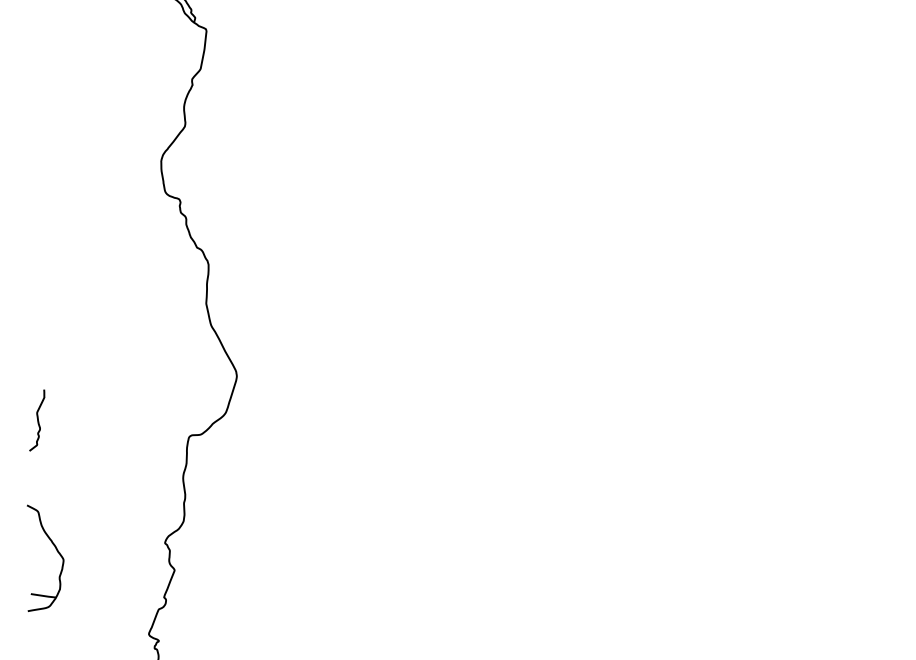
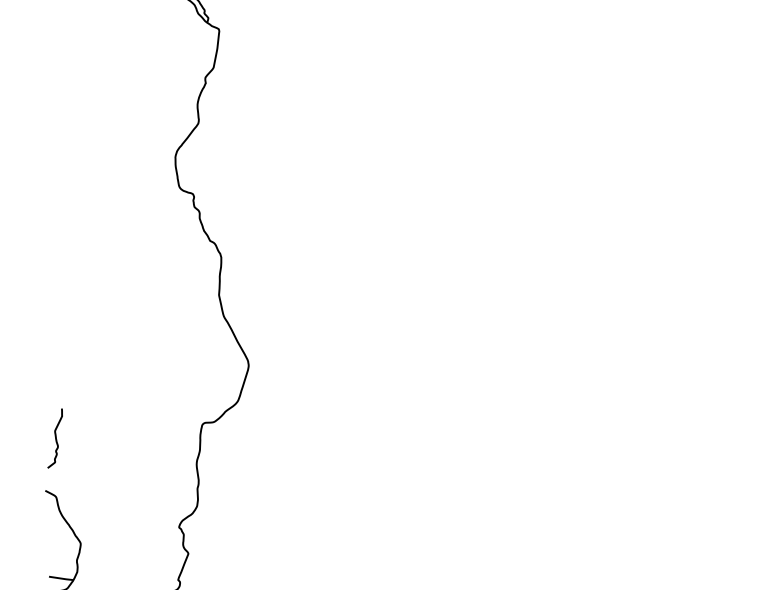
curve: (37, 420) -> (55, 438), moved

